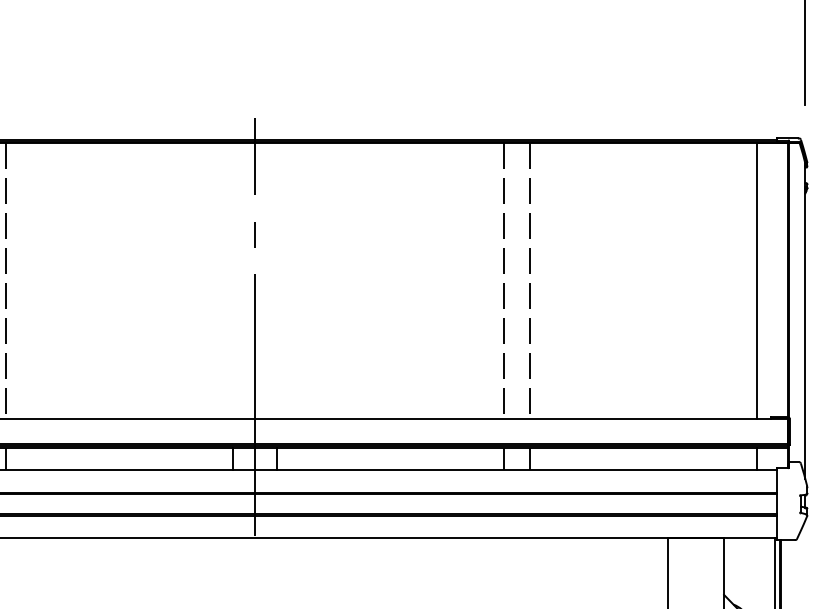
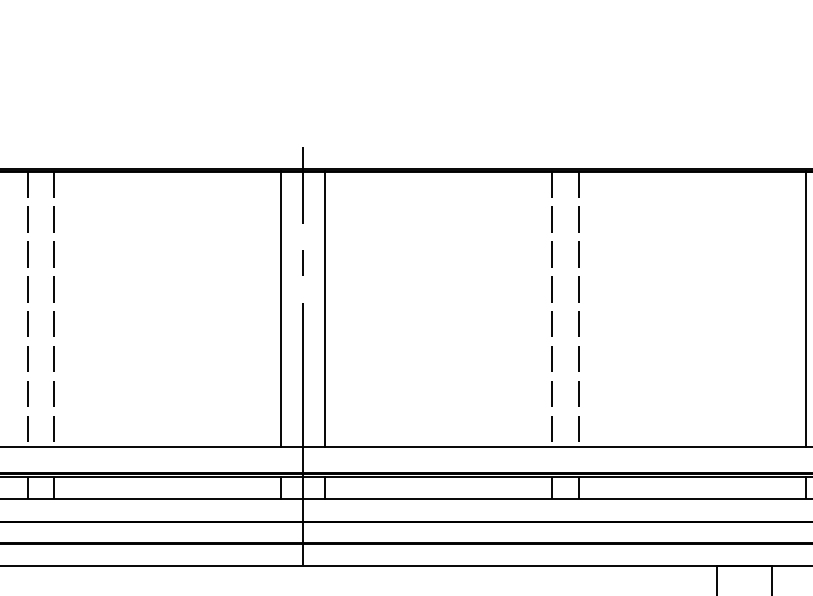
line: (233, 280) -> (281, 309), added
line: (276, 280) -> (324, 309), added

